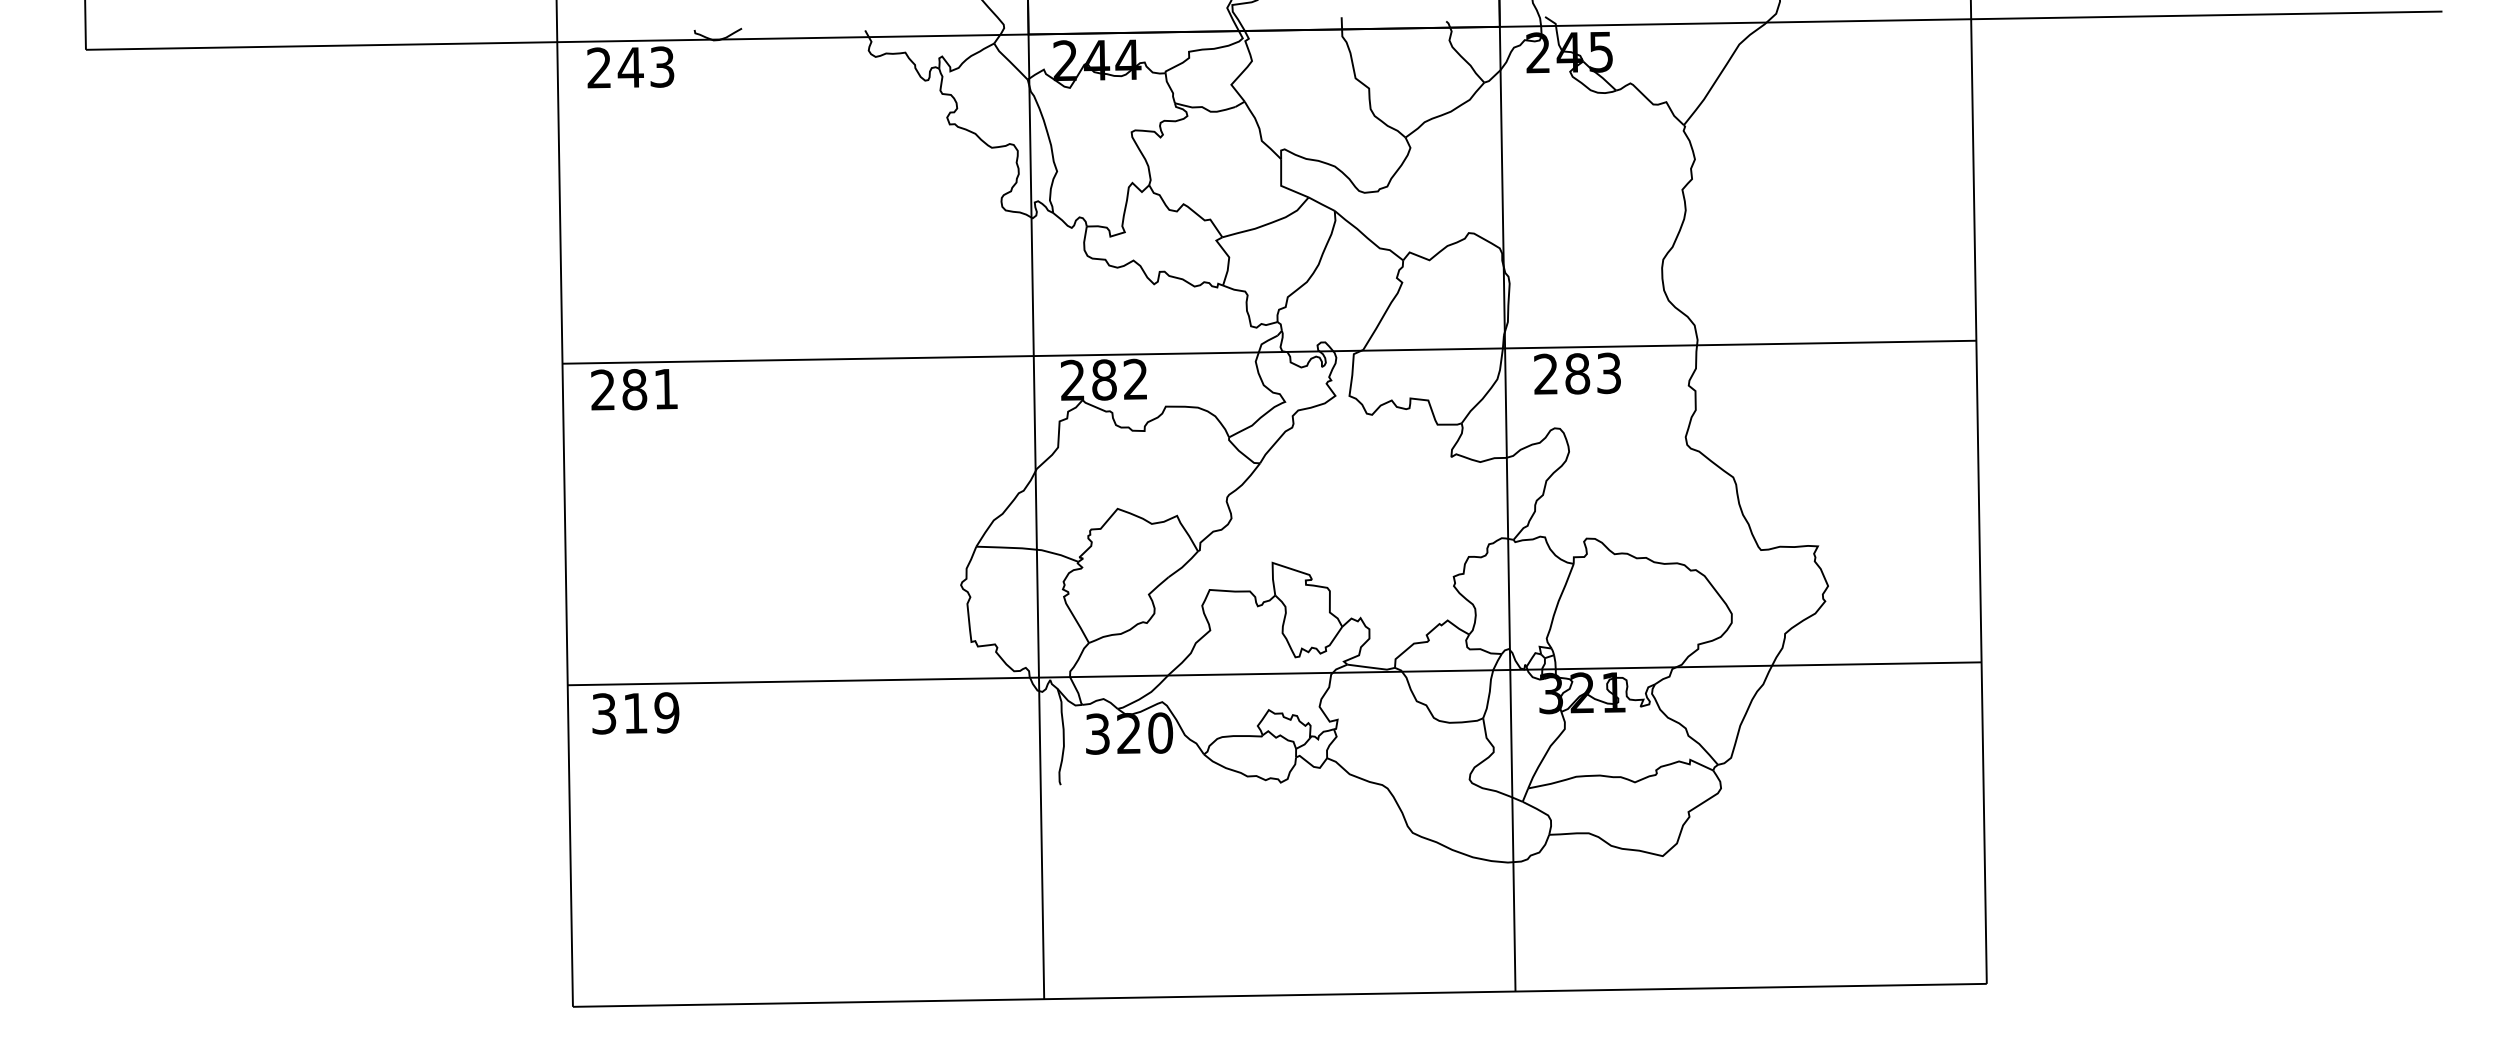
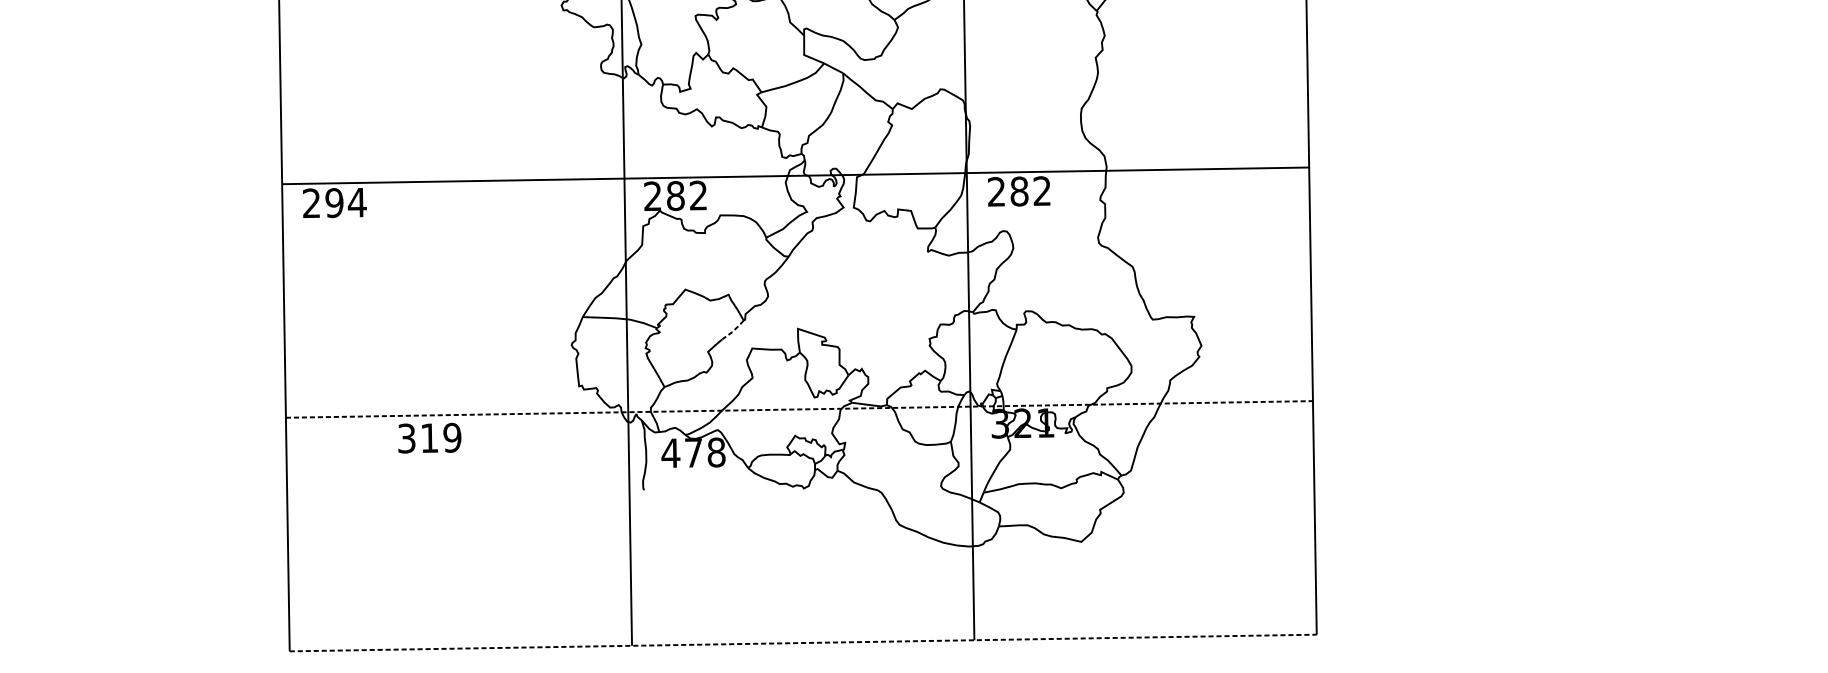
text: (1608, 373) -> (1041, 191), 283 -> 282
text: (650, 389) -> (346, 202), 281 -> 294
line: (1184, 565) -> (733, 330), solid -> dashed
line: (1275, 673) -> (800, 409), solid -> dashed
text: (635, 713) -> (429, 438), moved
text: (1128, 733) -> (693, 452), 320 -> 478
line: (1280, 995) -> (803, 643), solid -> dashed

